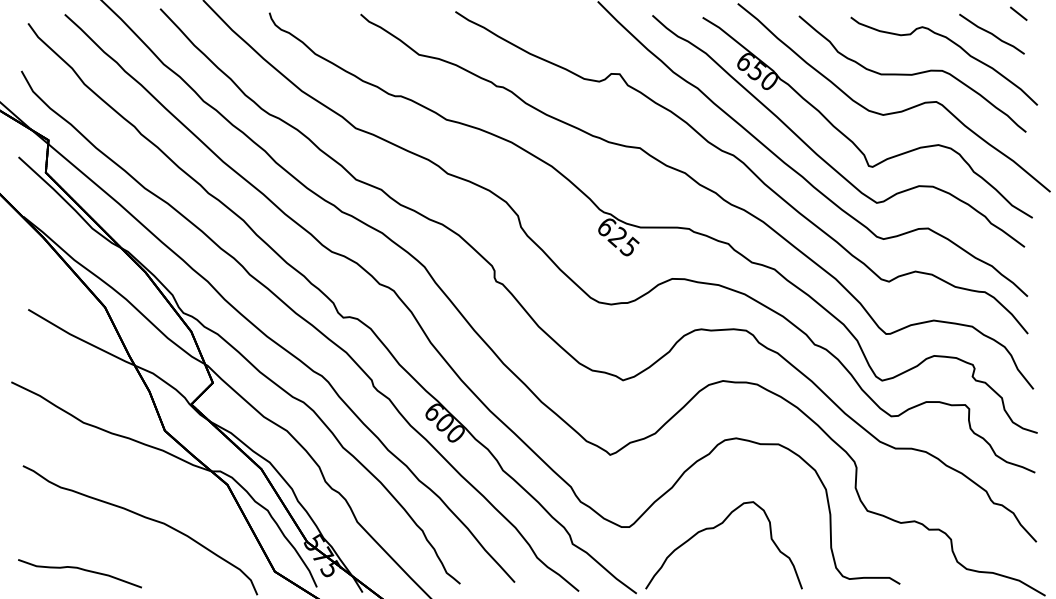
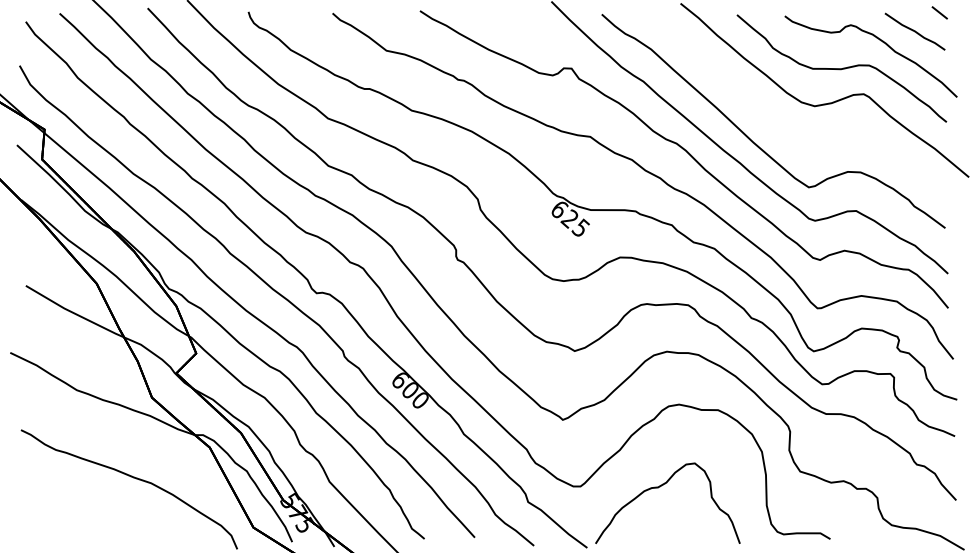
part: (848, 136) -> (782, 126), removed
part: (79, 573) -> (73, 529), removed

